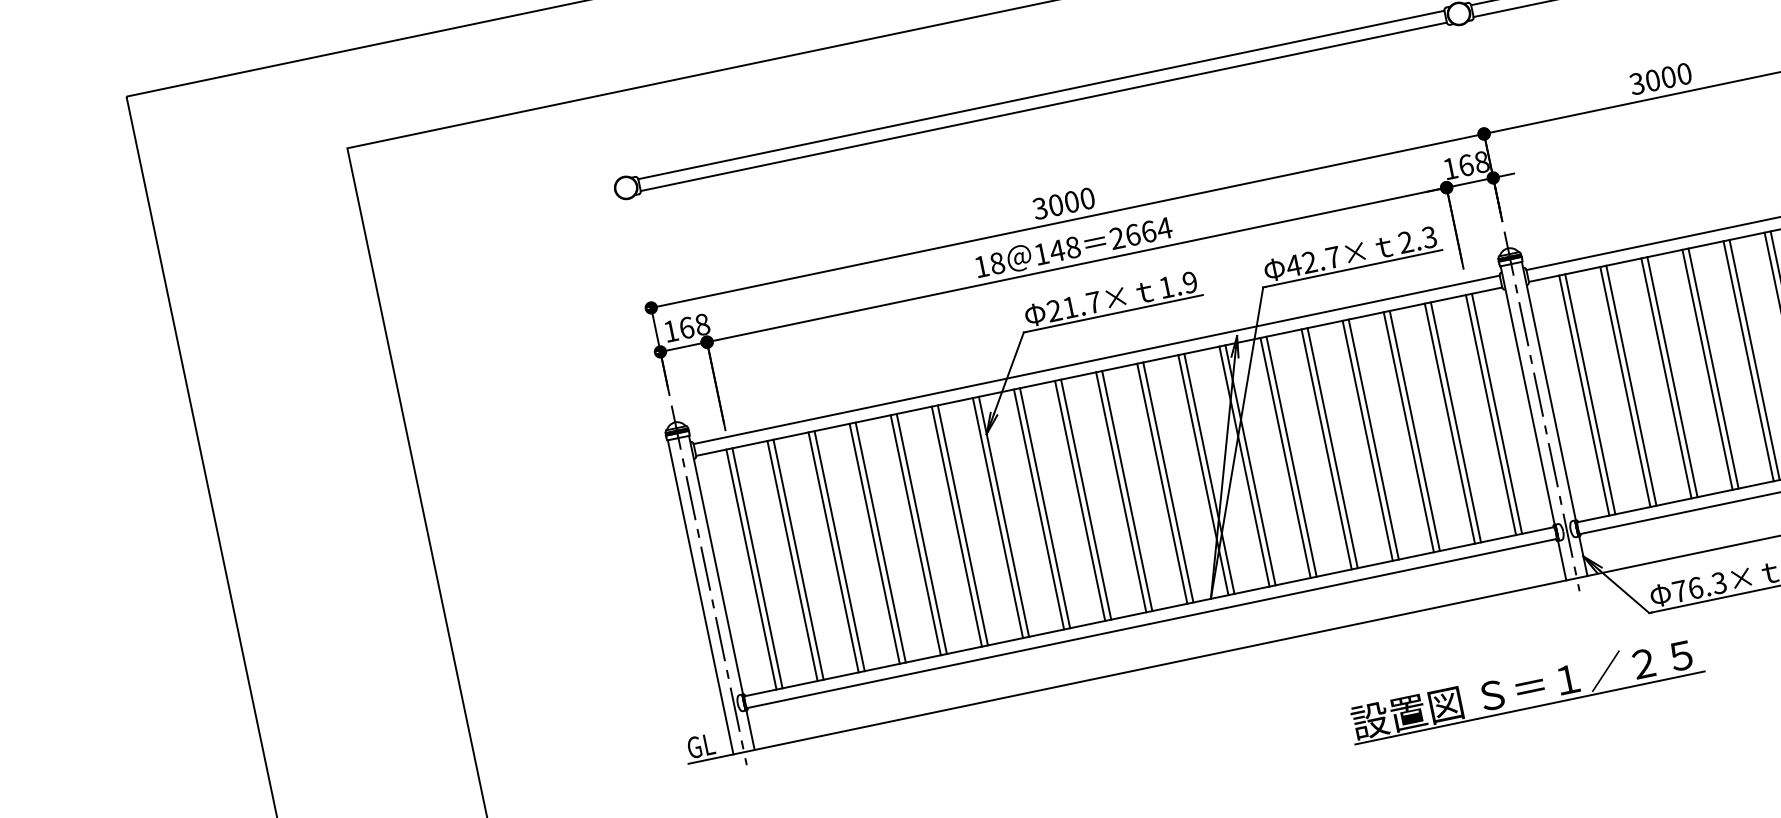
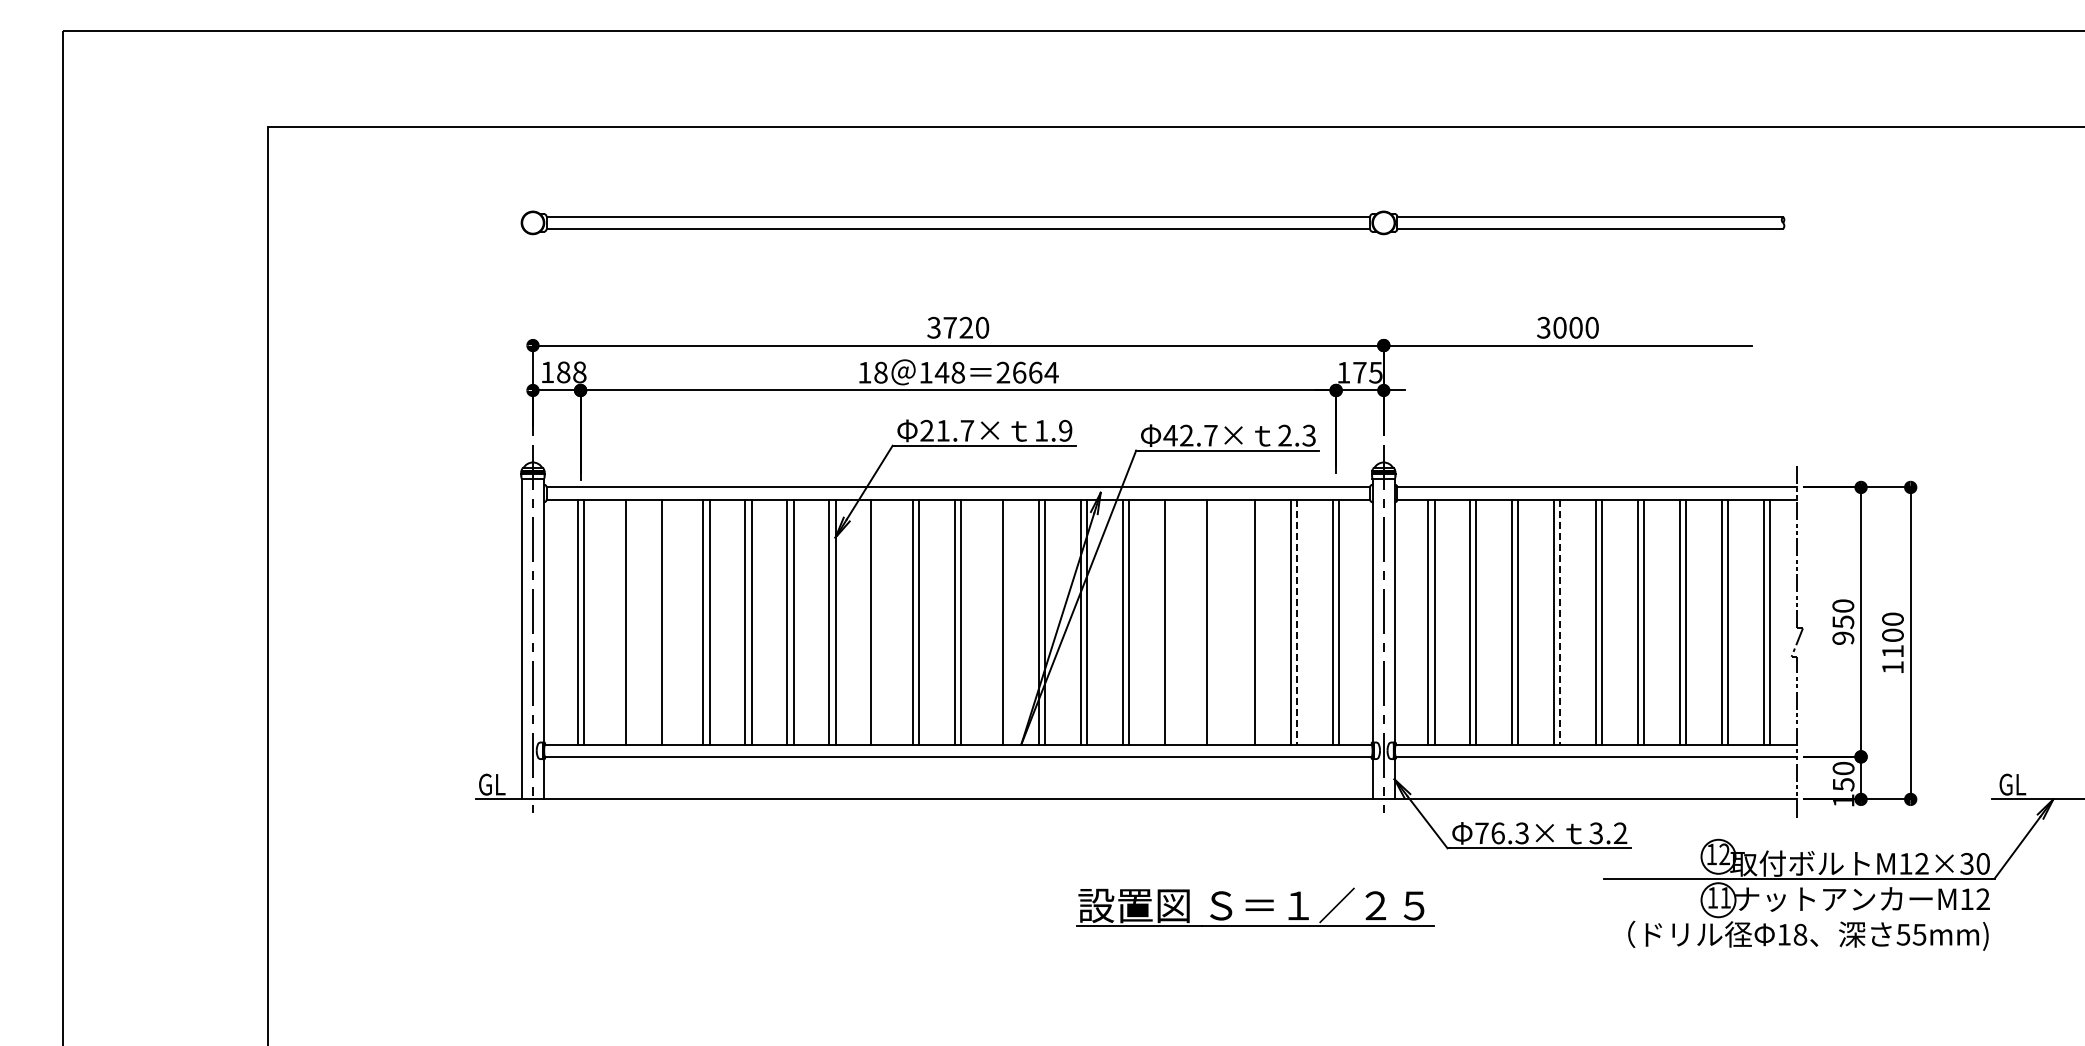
text: (1473, 163) -> (1367, 372), 168 -> 175
text: (1063, 203) -> (957, 327), 3000 -> 3720
text: (686, 328) -> (563, 372), 168 -> 188
line: (1713, 368) -> (1560, 622), solid -> dashed
line: (1456, 422) -> (1297, 622), solid -> dashed
line: (1409, 431) -> (1249, 621), removed
line: (1373, 438) -> (1213, 621), removed
line: (1332, 447) -> (1171, 621), removed
line: (1162, 483) -> (997, 621), removed
line: (1044, 507) -> (877, 621), removed
line: (839, 550) -> (667, 621), removed
line: (792, 560) -> (619, 621), removed
part: (1526, 689) -> (1255, 906), moved

